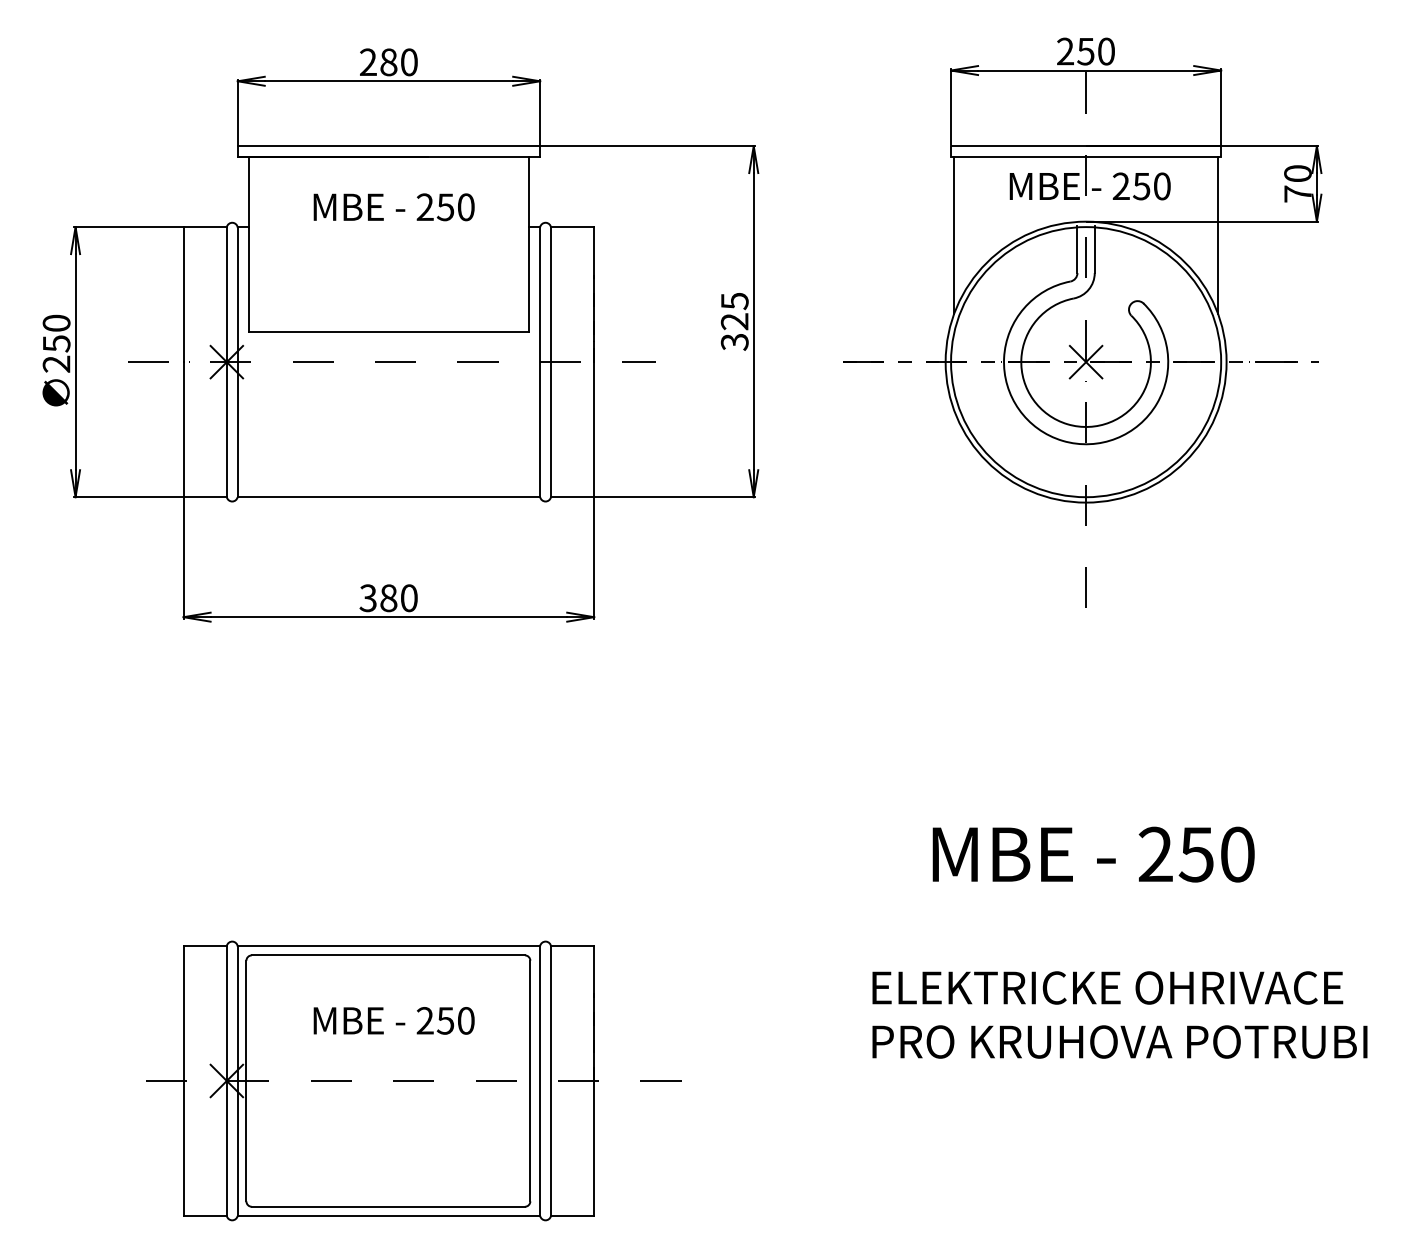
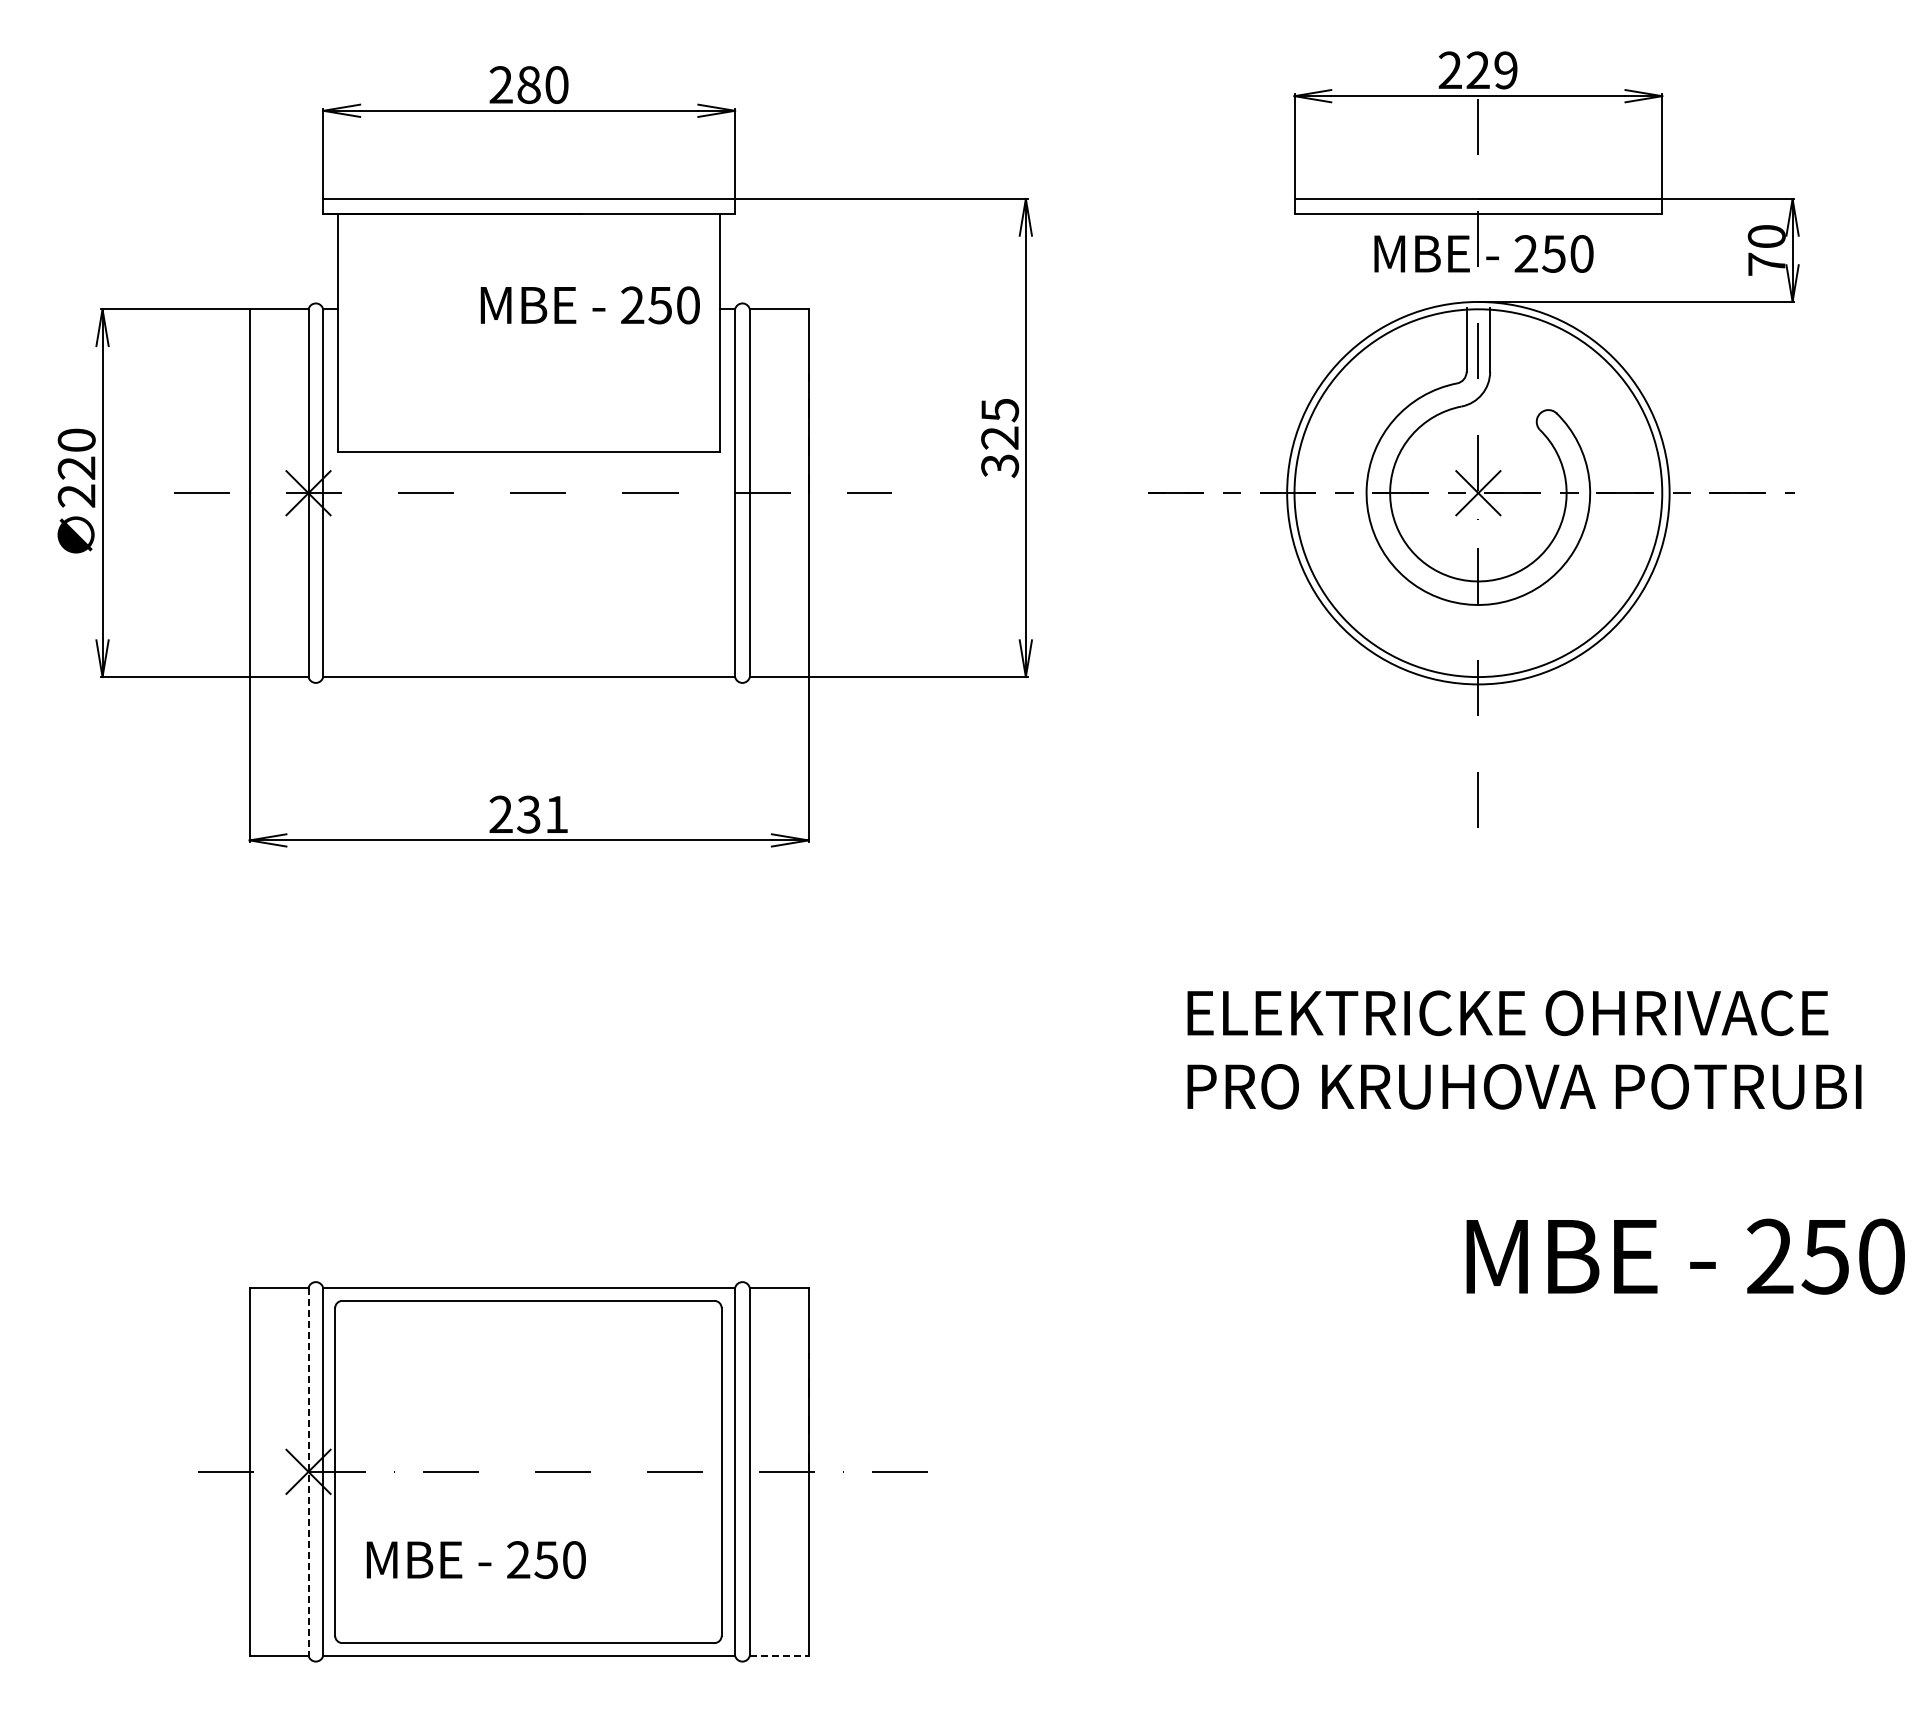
text: (1095, 51) -> (1491, 70), 250 -> 229
text: (393, 207) -> (589, 305), moved
line: (953, 235) -> (1298, 320), removed
line: (1217, 235) -> (1657, 320), removed
text: (56, 344) -> (76, 468), 250 -> 220
text: (388, 598) -> (528, 814), 380 -> 231
text: (1093, 854) -> (1685, 1256), moved
text: (1119, 1014) -> (1524, 1049), moved
text: (393, 1020) -> (475, 1559), moved
line: (226, 1080) -> (308, 1471), solid -> dashed
line: (572, 1215) -> (779, 1655), solid -> dashed

